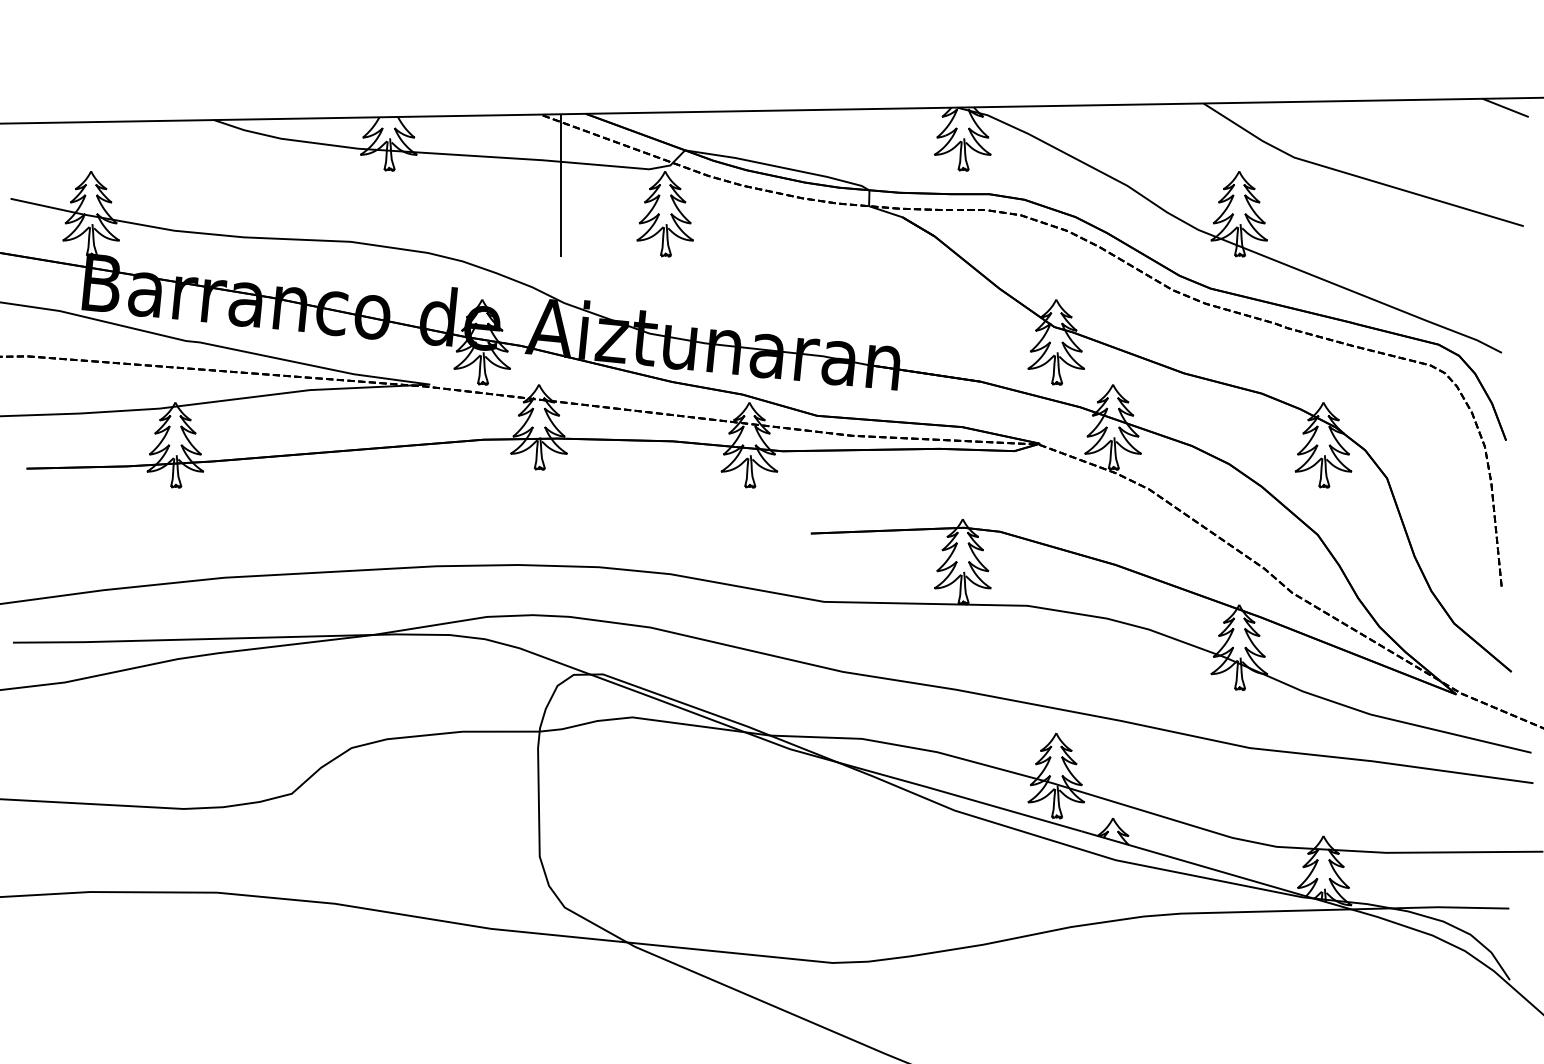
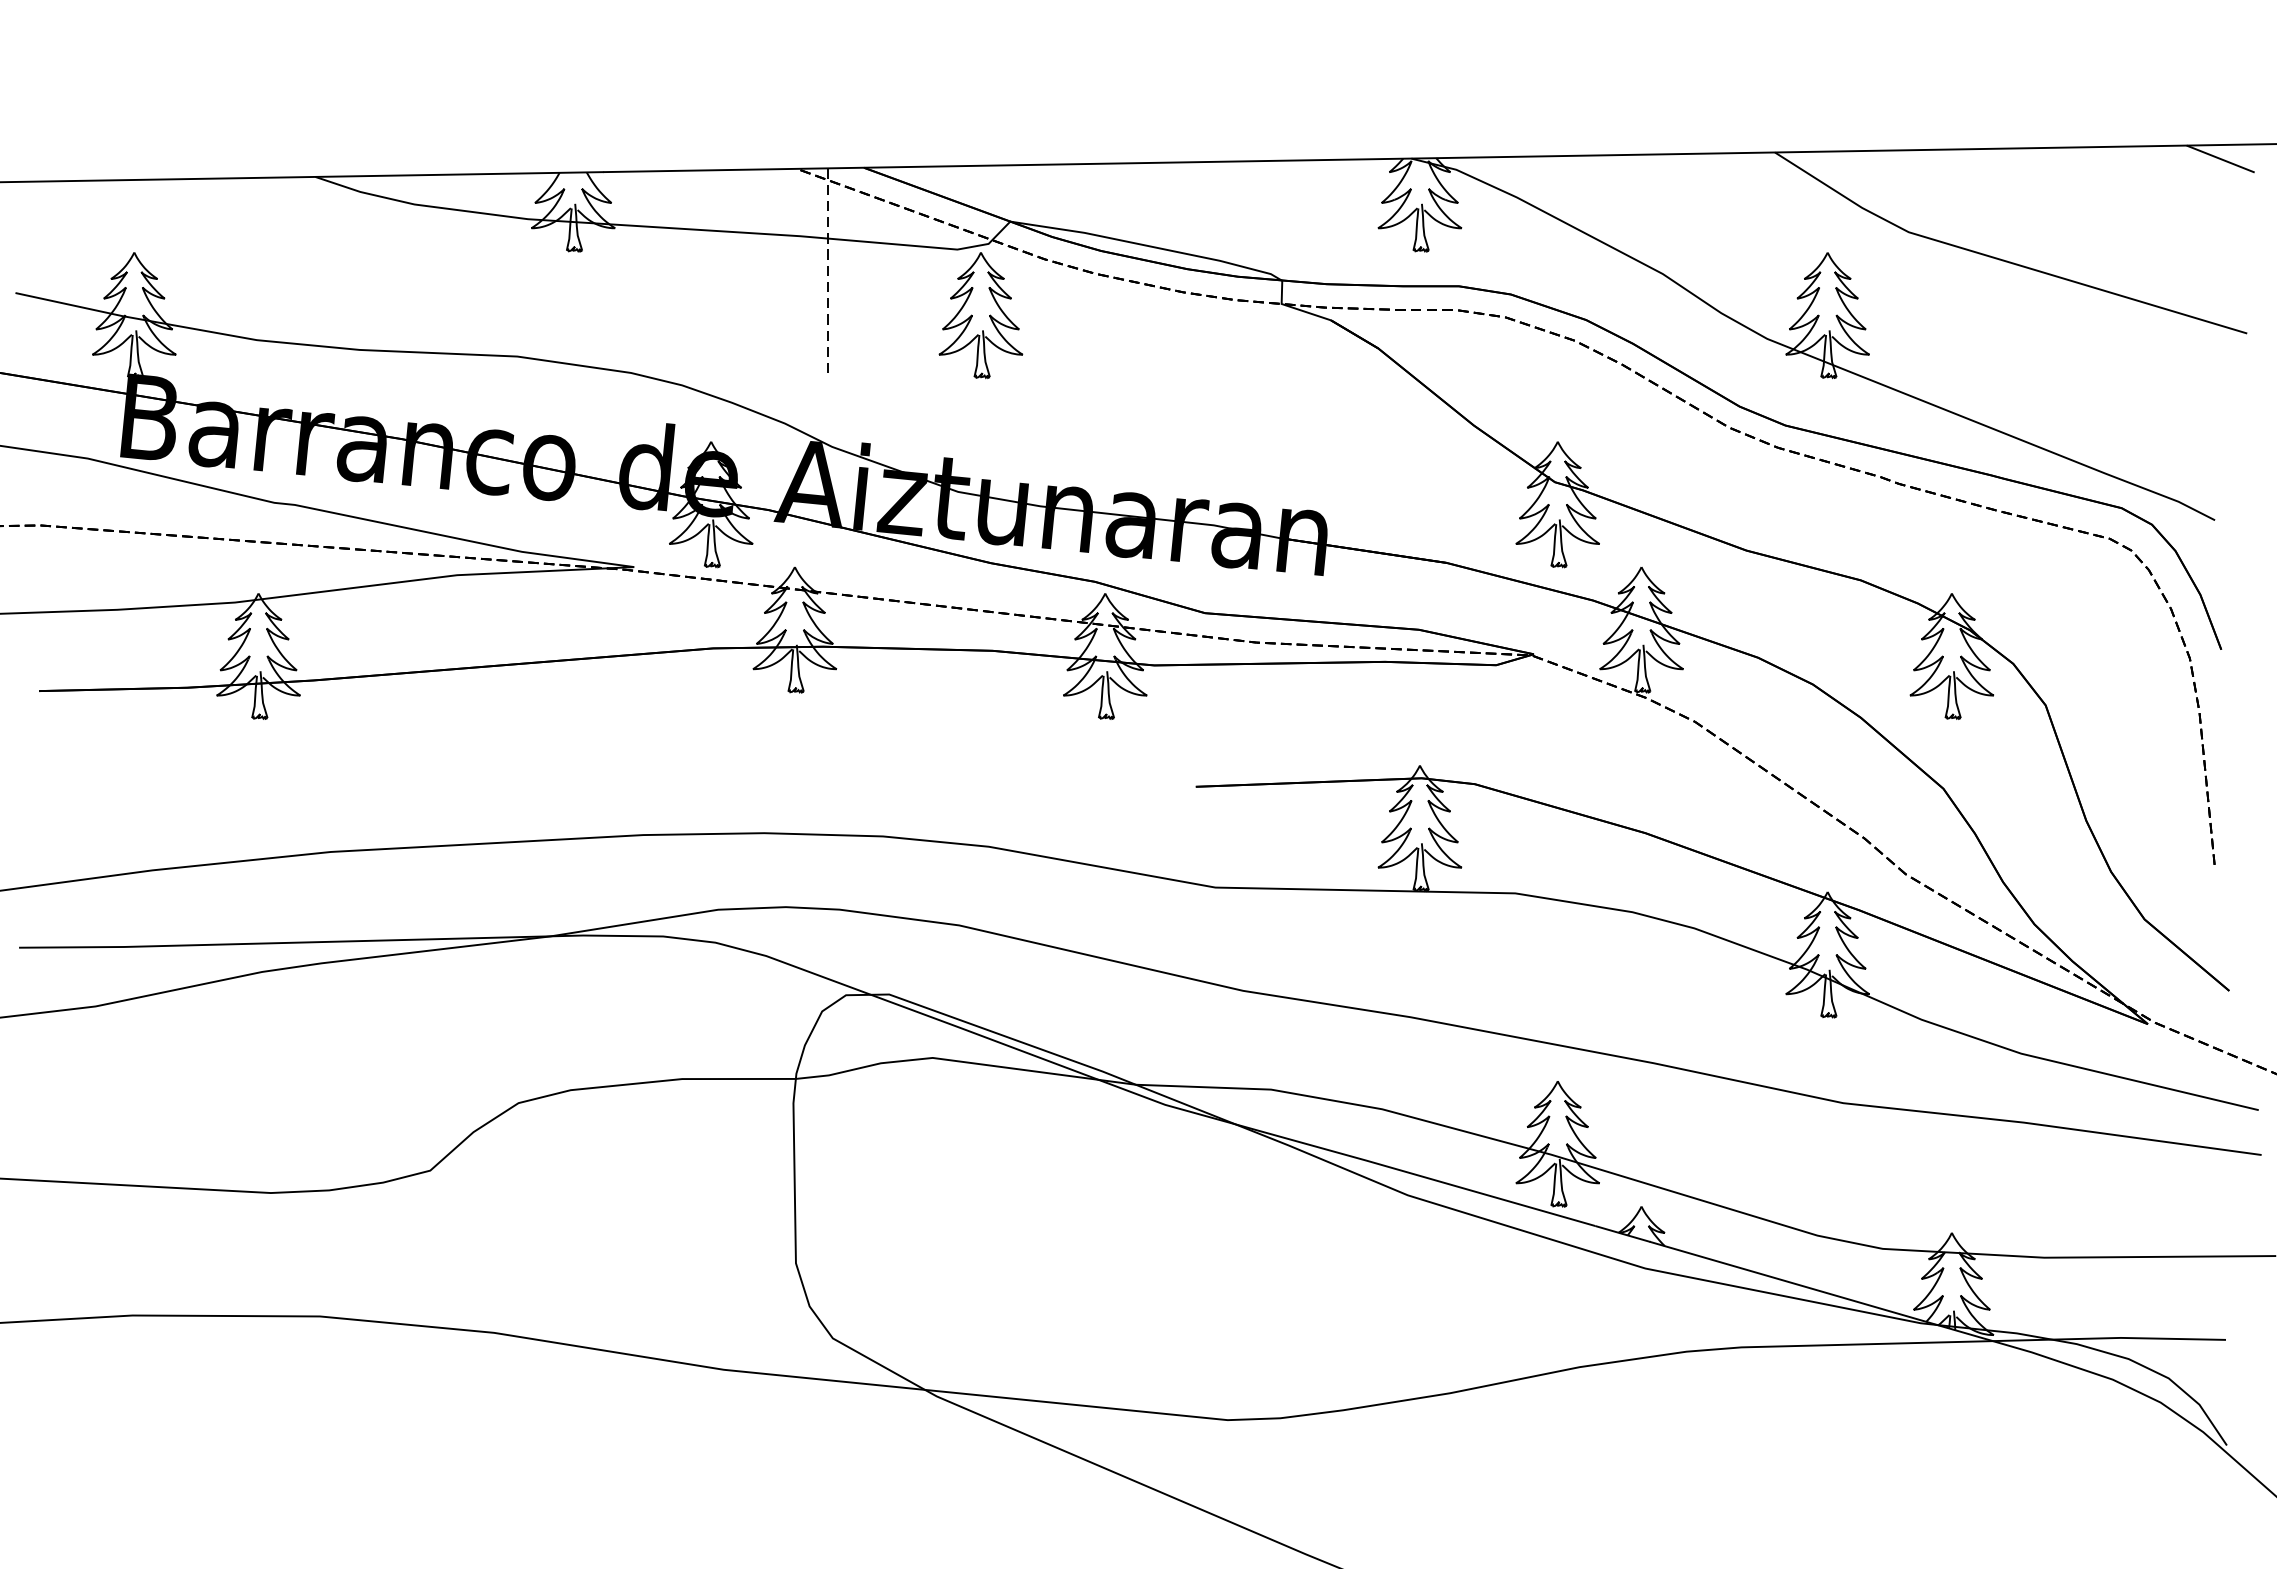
line: (561, 186) -> (828, 274), solid -> dashed

